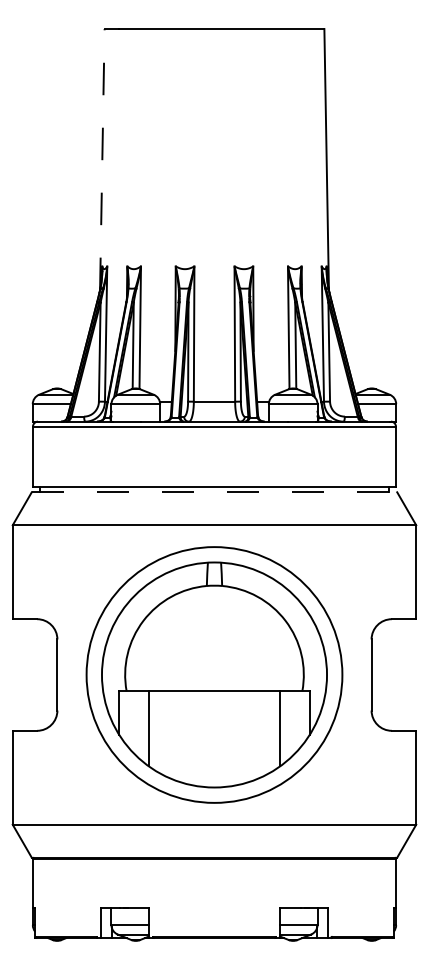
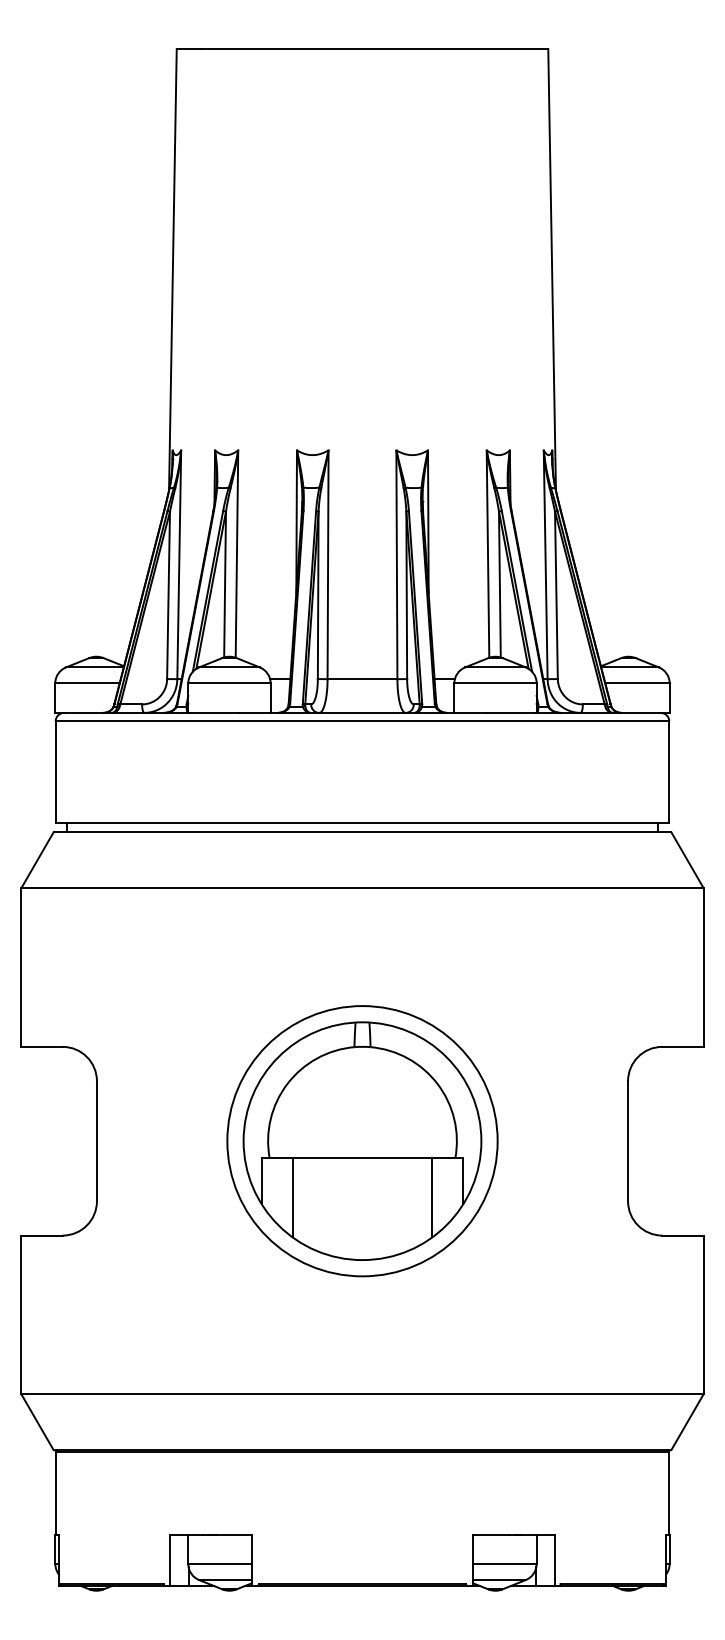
line: (102, 159) -> (173, 269), dashed -> solid
line: (214, 492) -> (362, 832), dashed -> solid
part: (214, 674) -> (362, 1140), size x0.62

